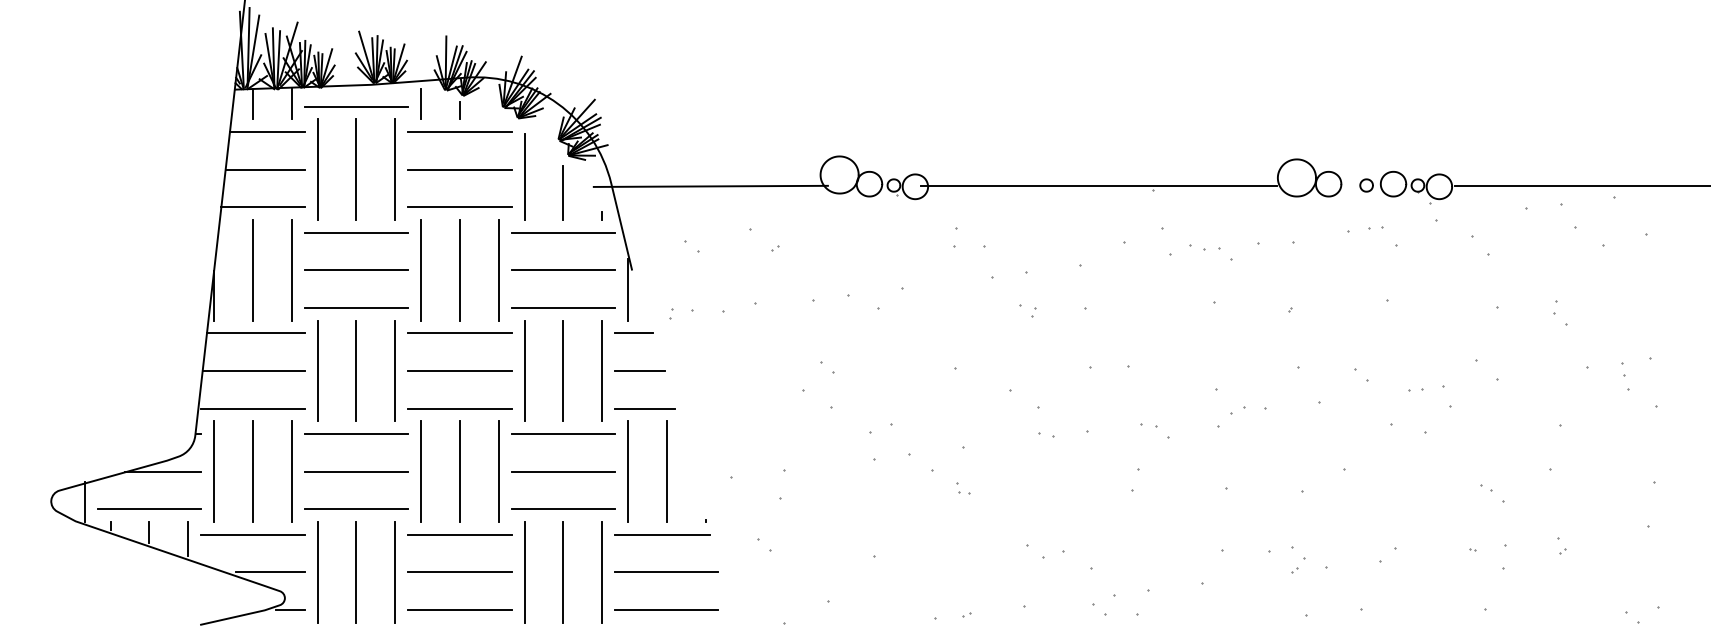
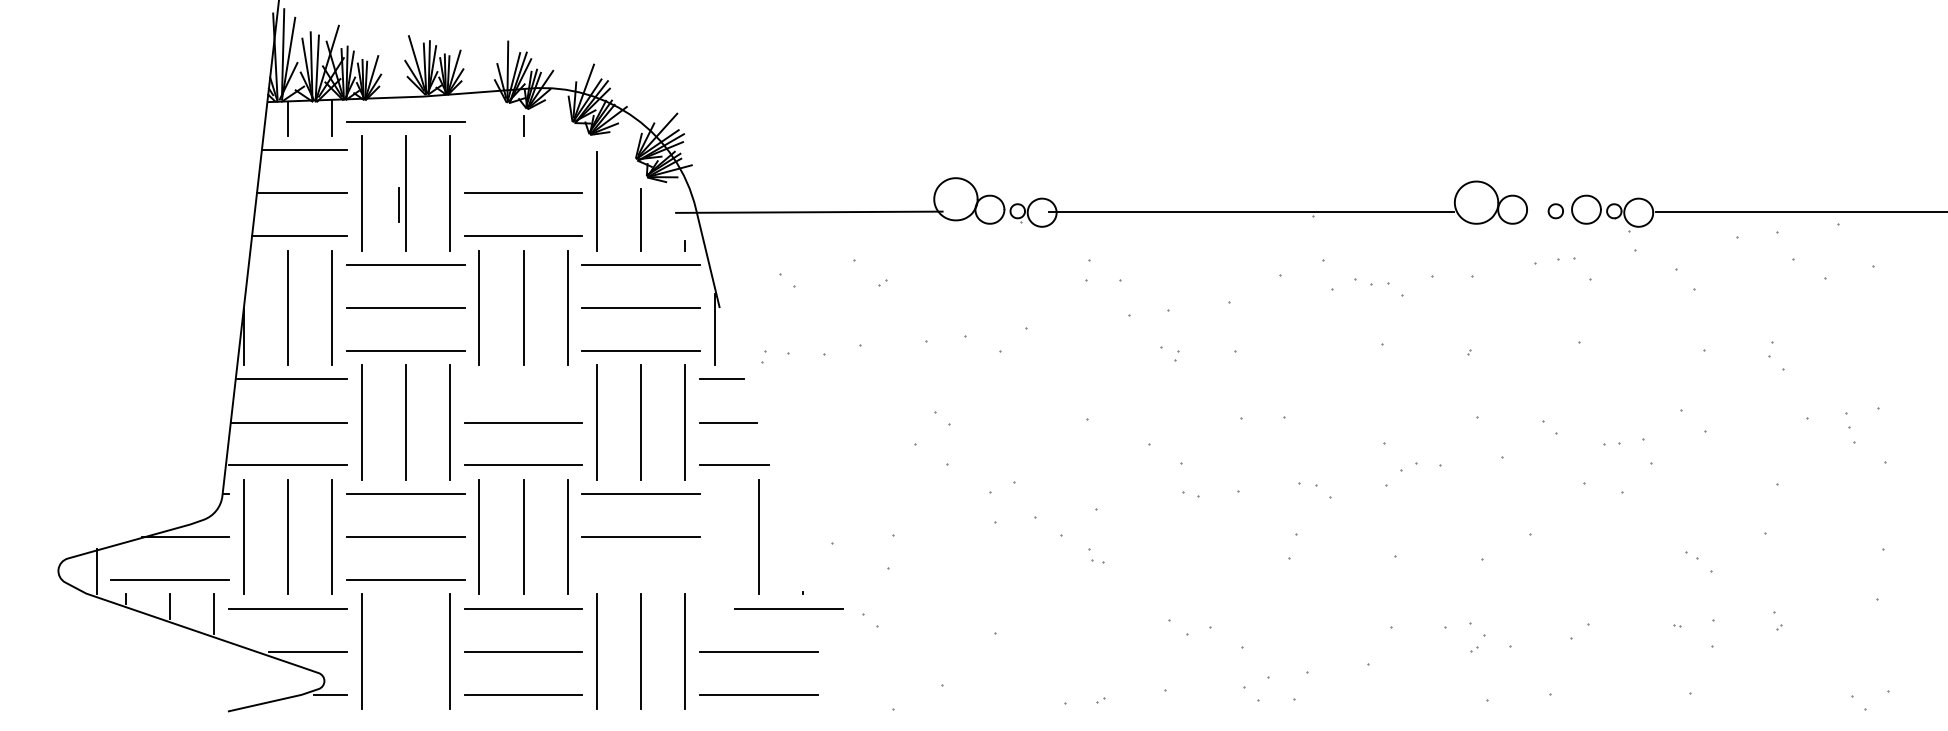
line: (420, 104) -> (398, 204), moved
line: (459, 132) -> (523, 150), removed
line: (459, 333) -> (523, 379), removed
line: (627, 471) -> (714, 536), removed
line: (563, 509) -> (641, 580), removed
line: (661, 534) -> (788, 608), moved
line: (356, 572) -> (405, 651), removed

